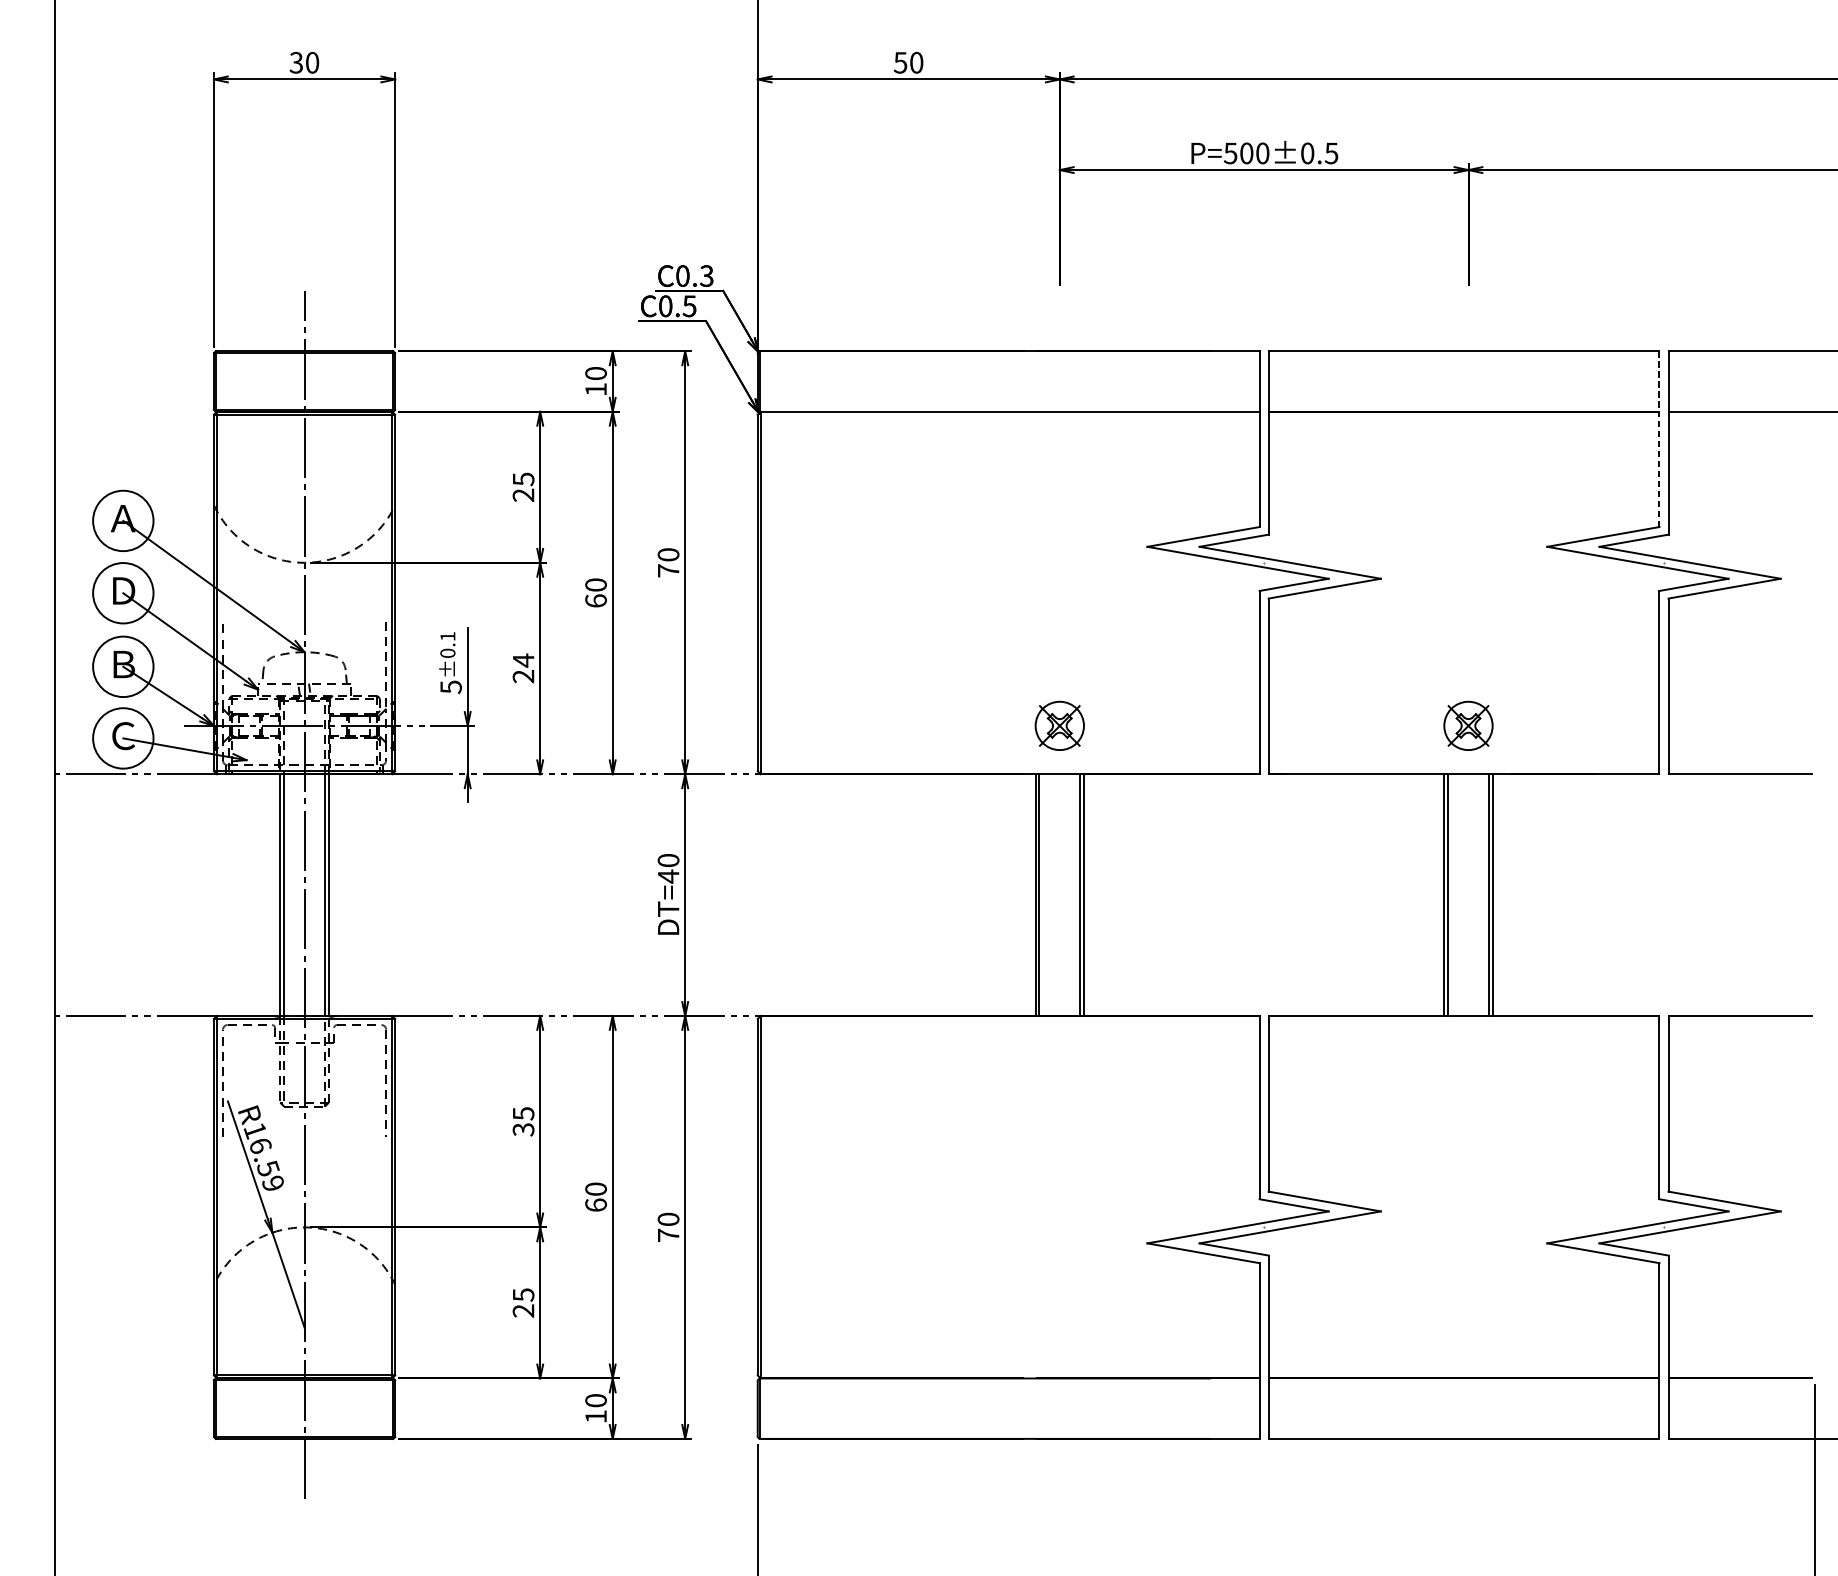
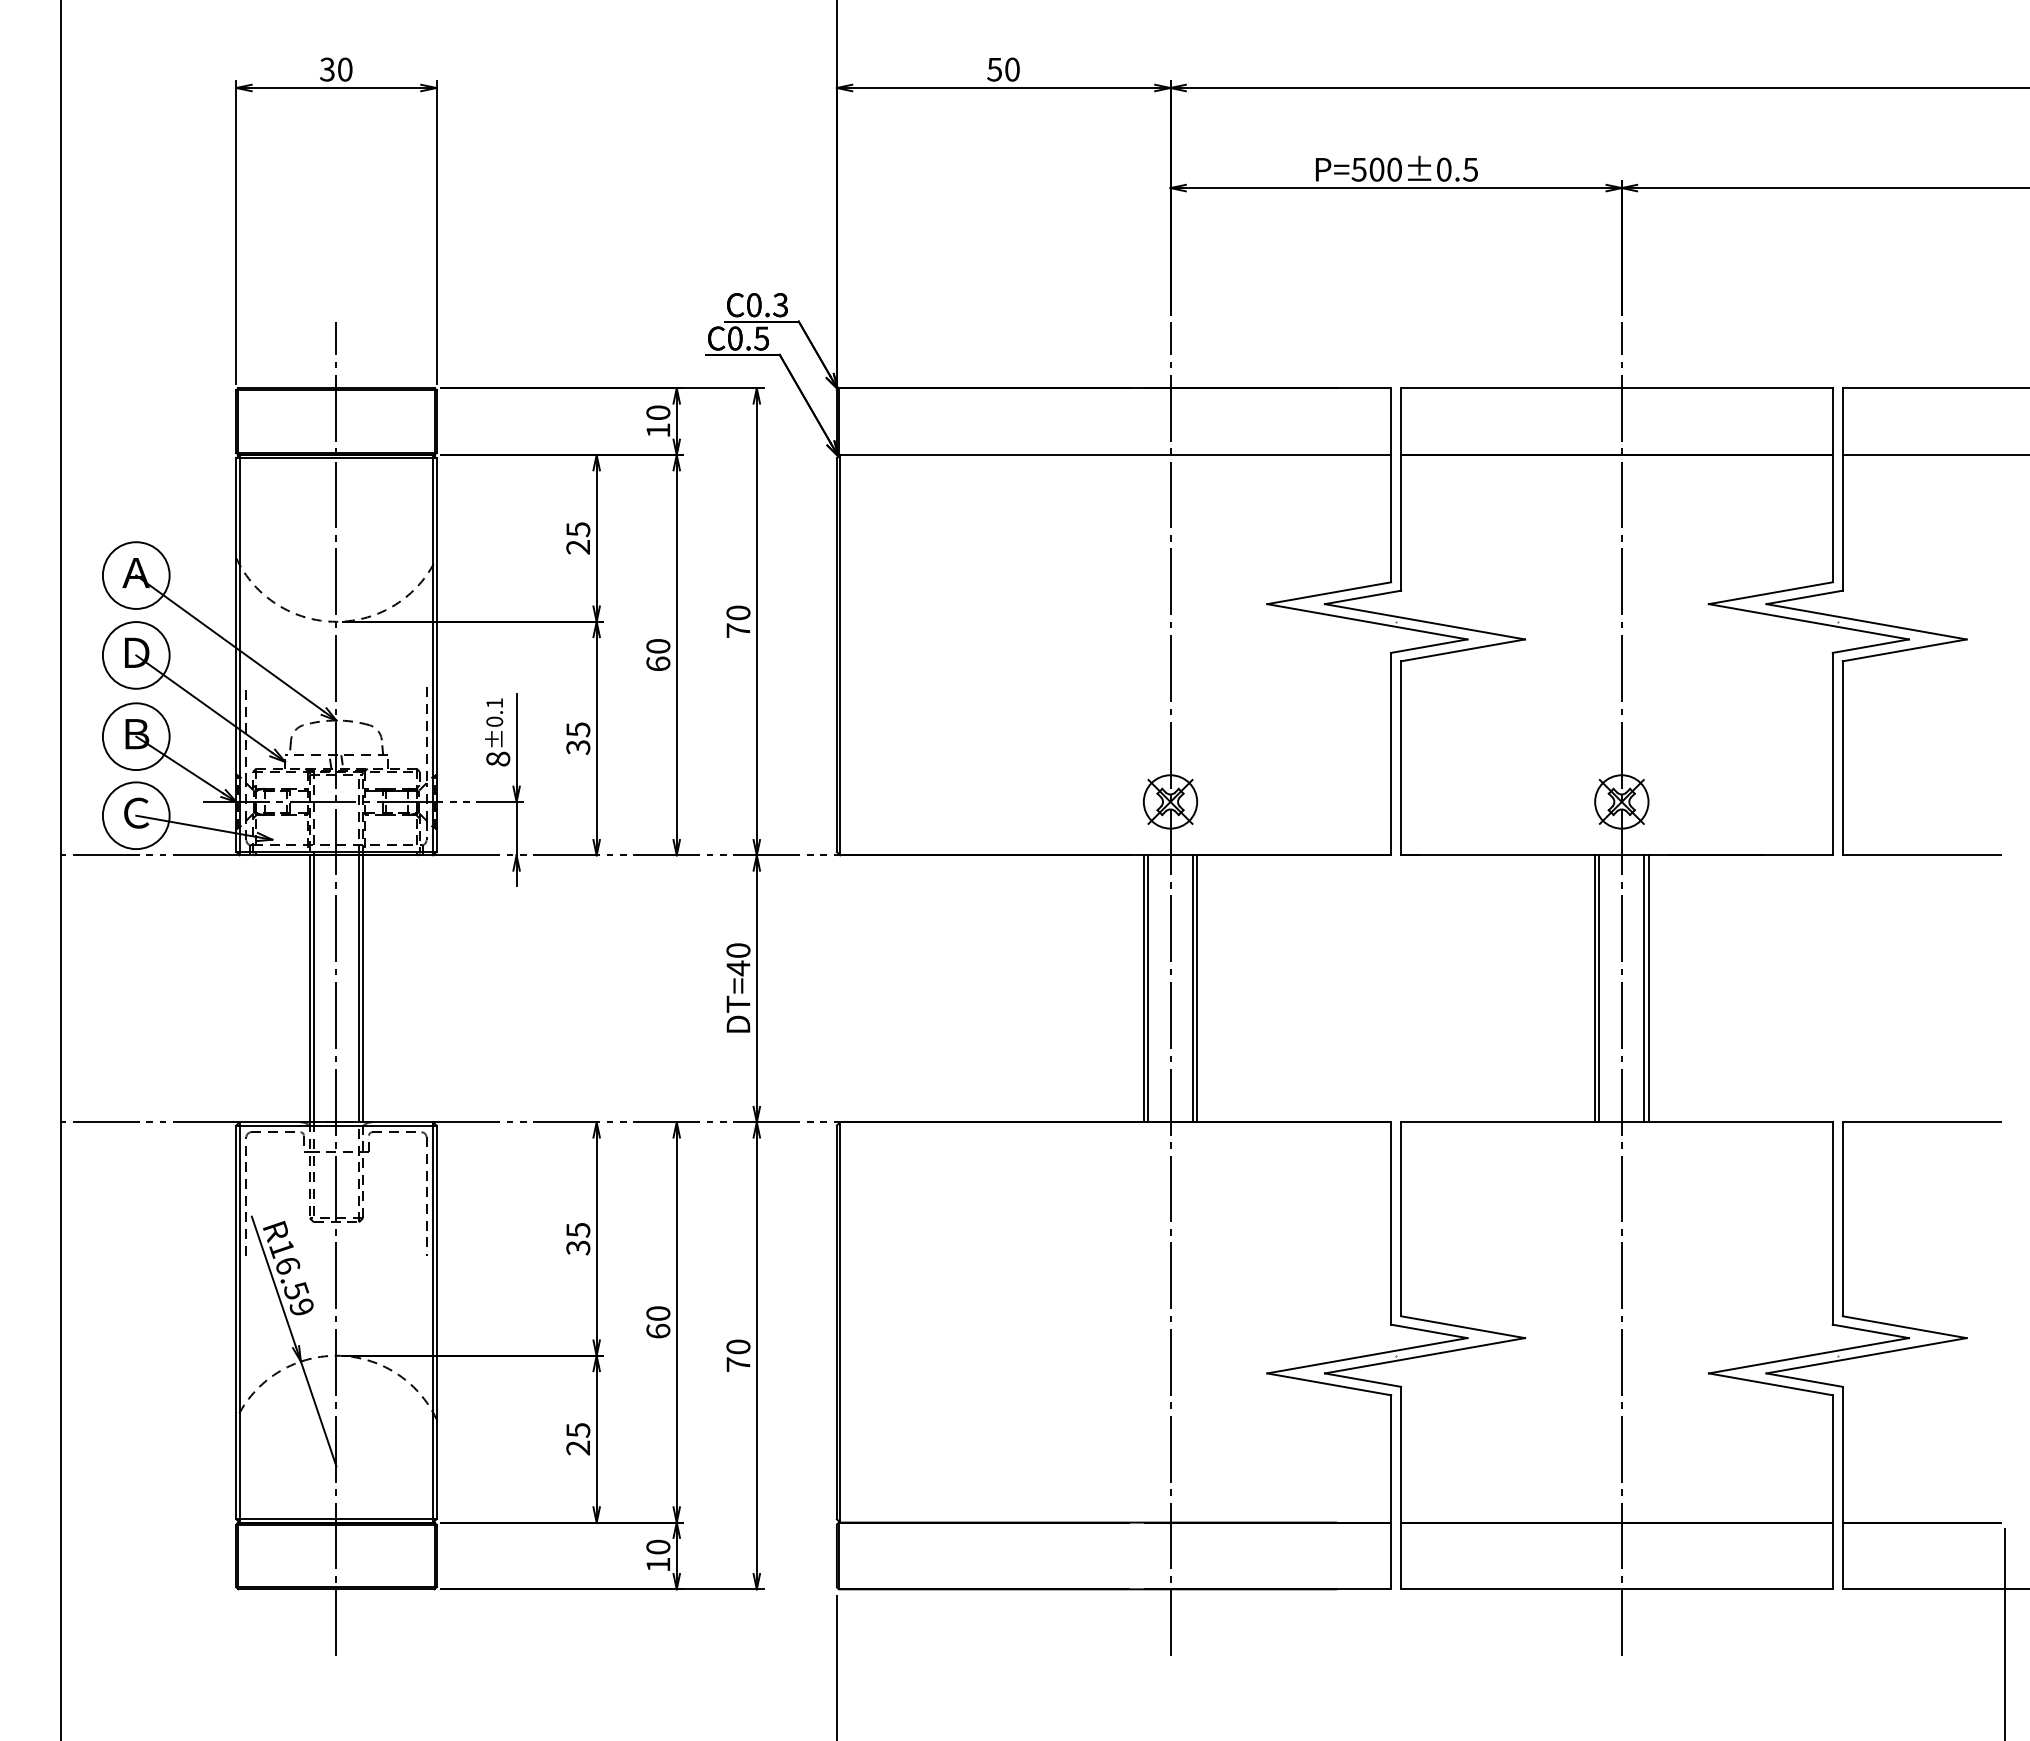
line: (1659, 438) -> (1832, 484), dashed -> solid
text: (523, 668) -> (578, 738), 24 -> 35
text: (451, 686) -> (498, 758), 5 -> 8
line: (1059, 894) -> (1170, 988), added
line: (1468, 894) -> (1621, 988), added

